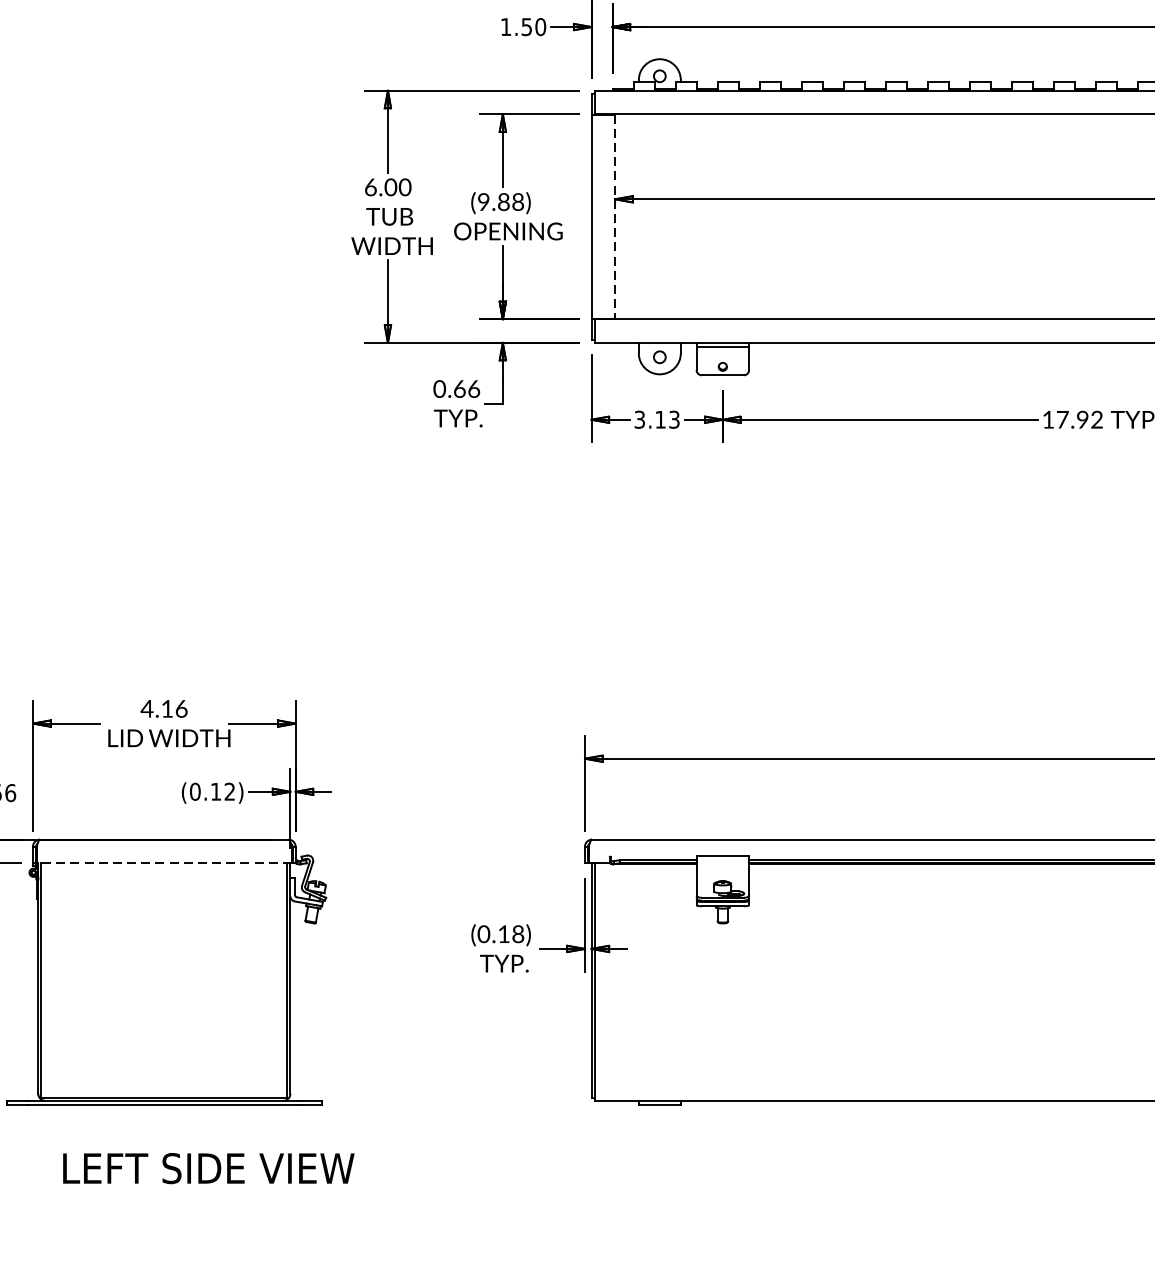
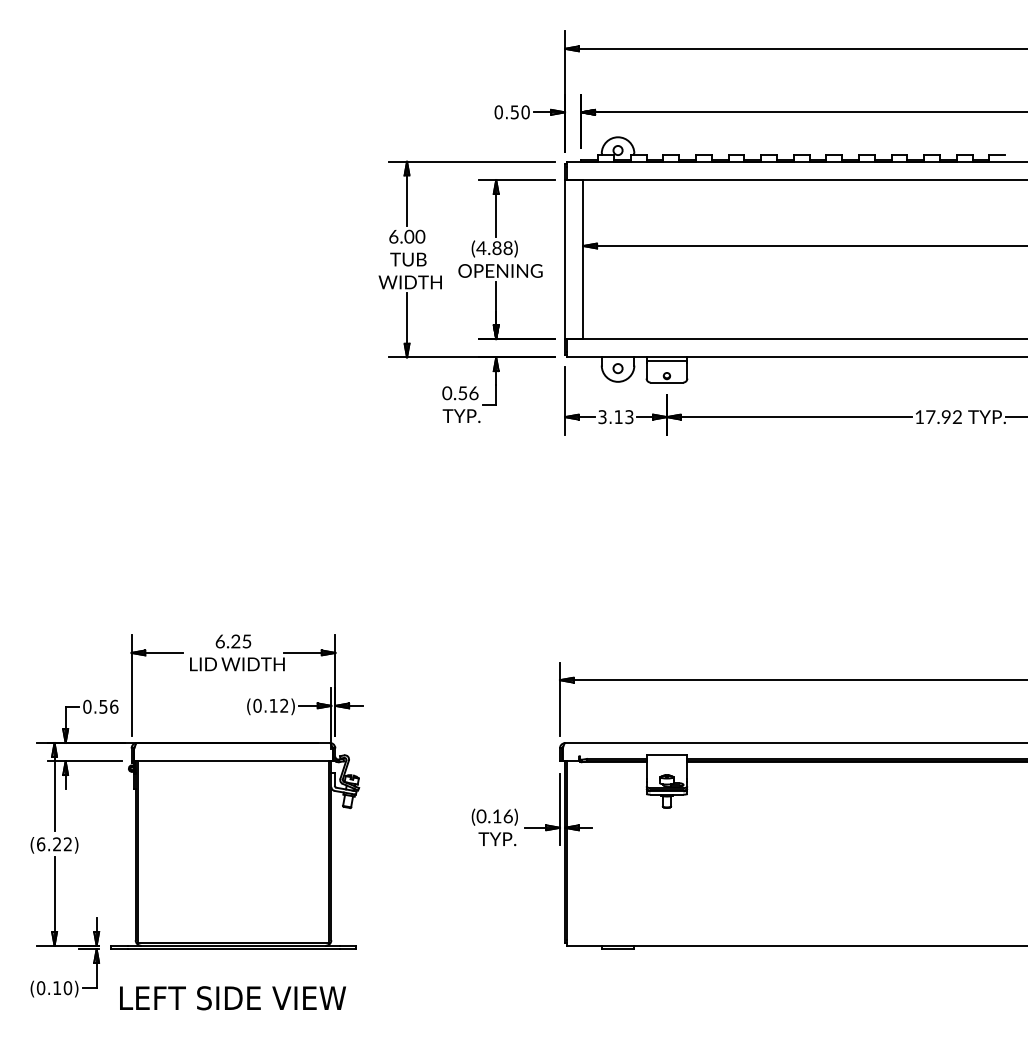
text: (505, 27) -> (498, 112), 1.50 -> 0.50
text: (483, 201) -> (481, 247), (9.88) -> (4.88)
line: (615, 217) -> (583, 260), dashed -> solid
text: (459, 389) -> (462, 393), 0.66 -> 0.56
text: (164, 708) -> (233, 641), 4.16 -> 6.25
line: (164, 863) -> (233, 761), dashed -> solid
text: (517, 933) -> (507, 815), (0.18) -> (0.16)
text: (208, 1168) -> (232, 998), moved

